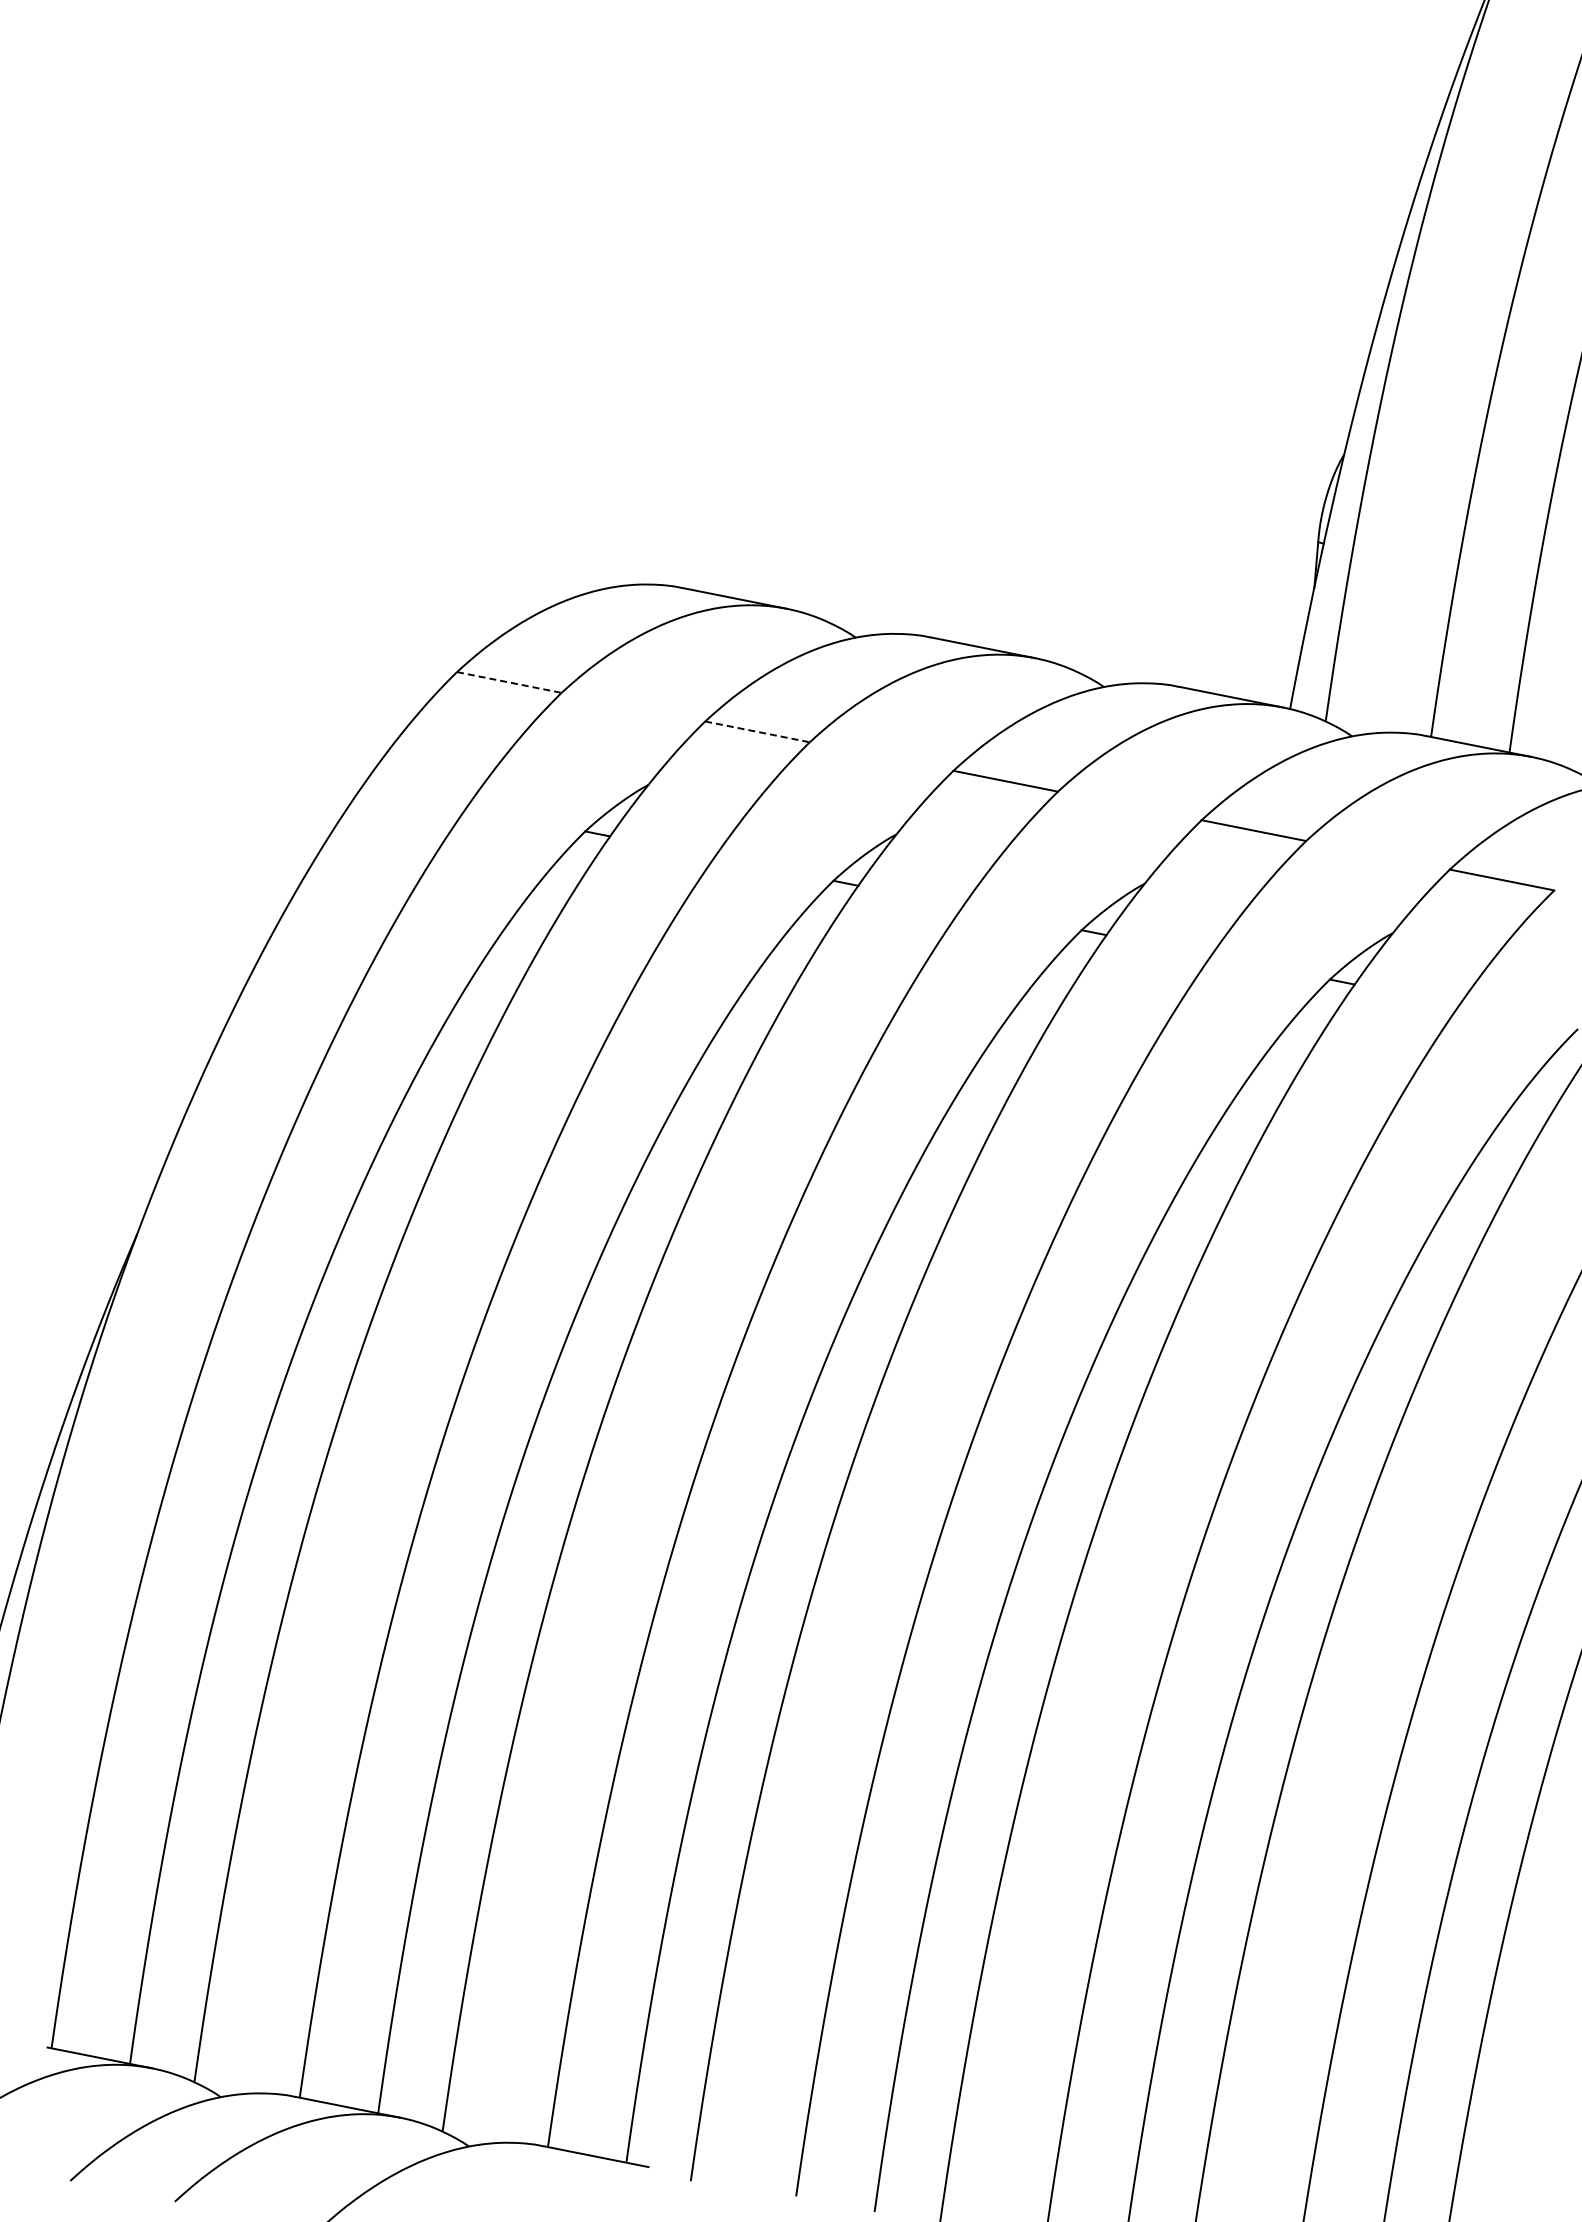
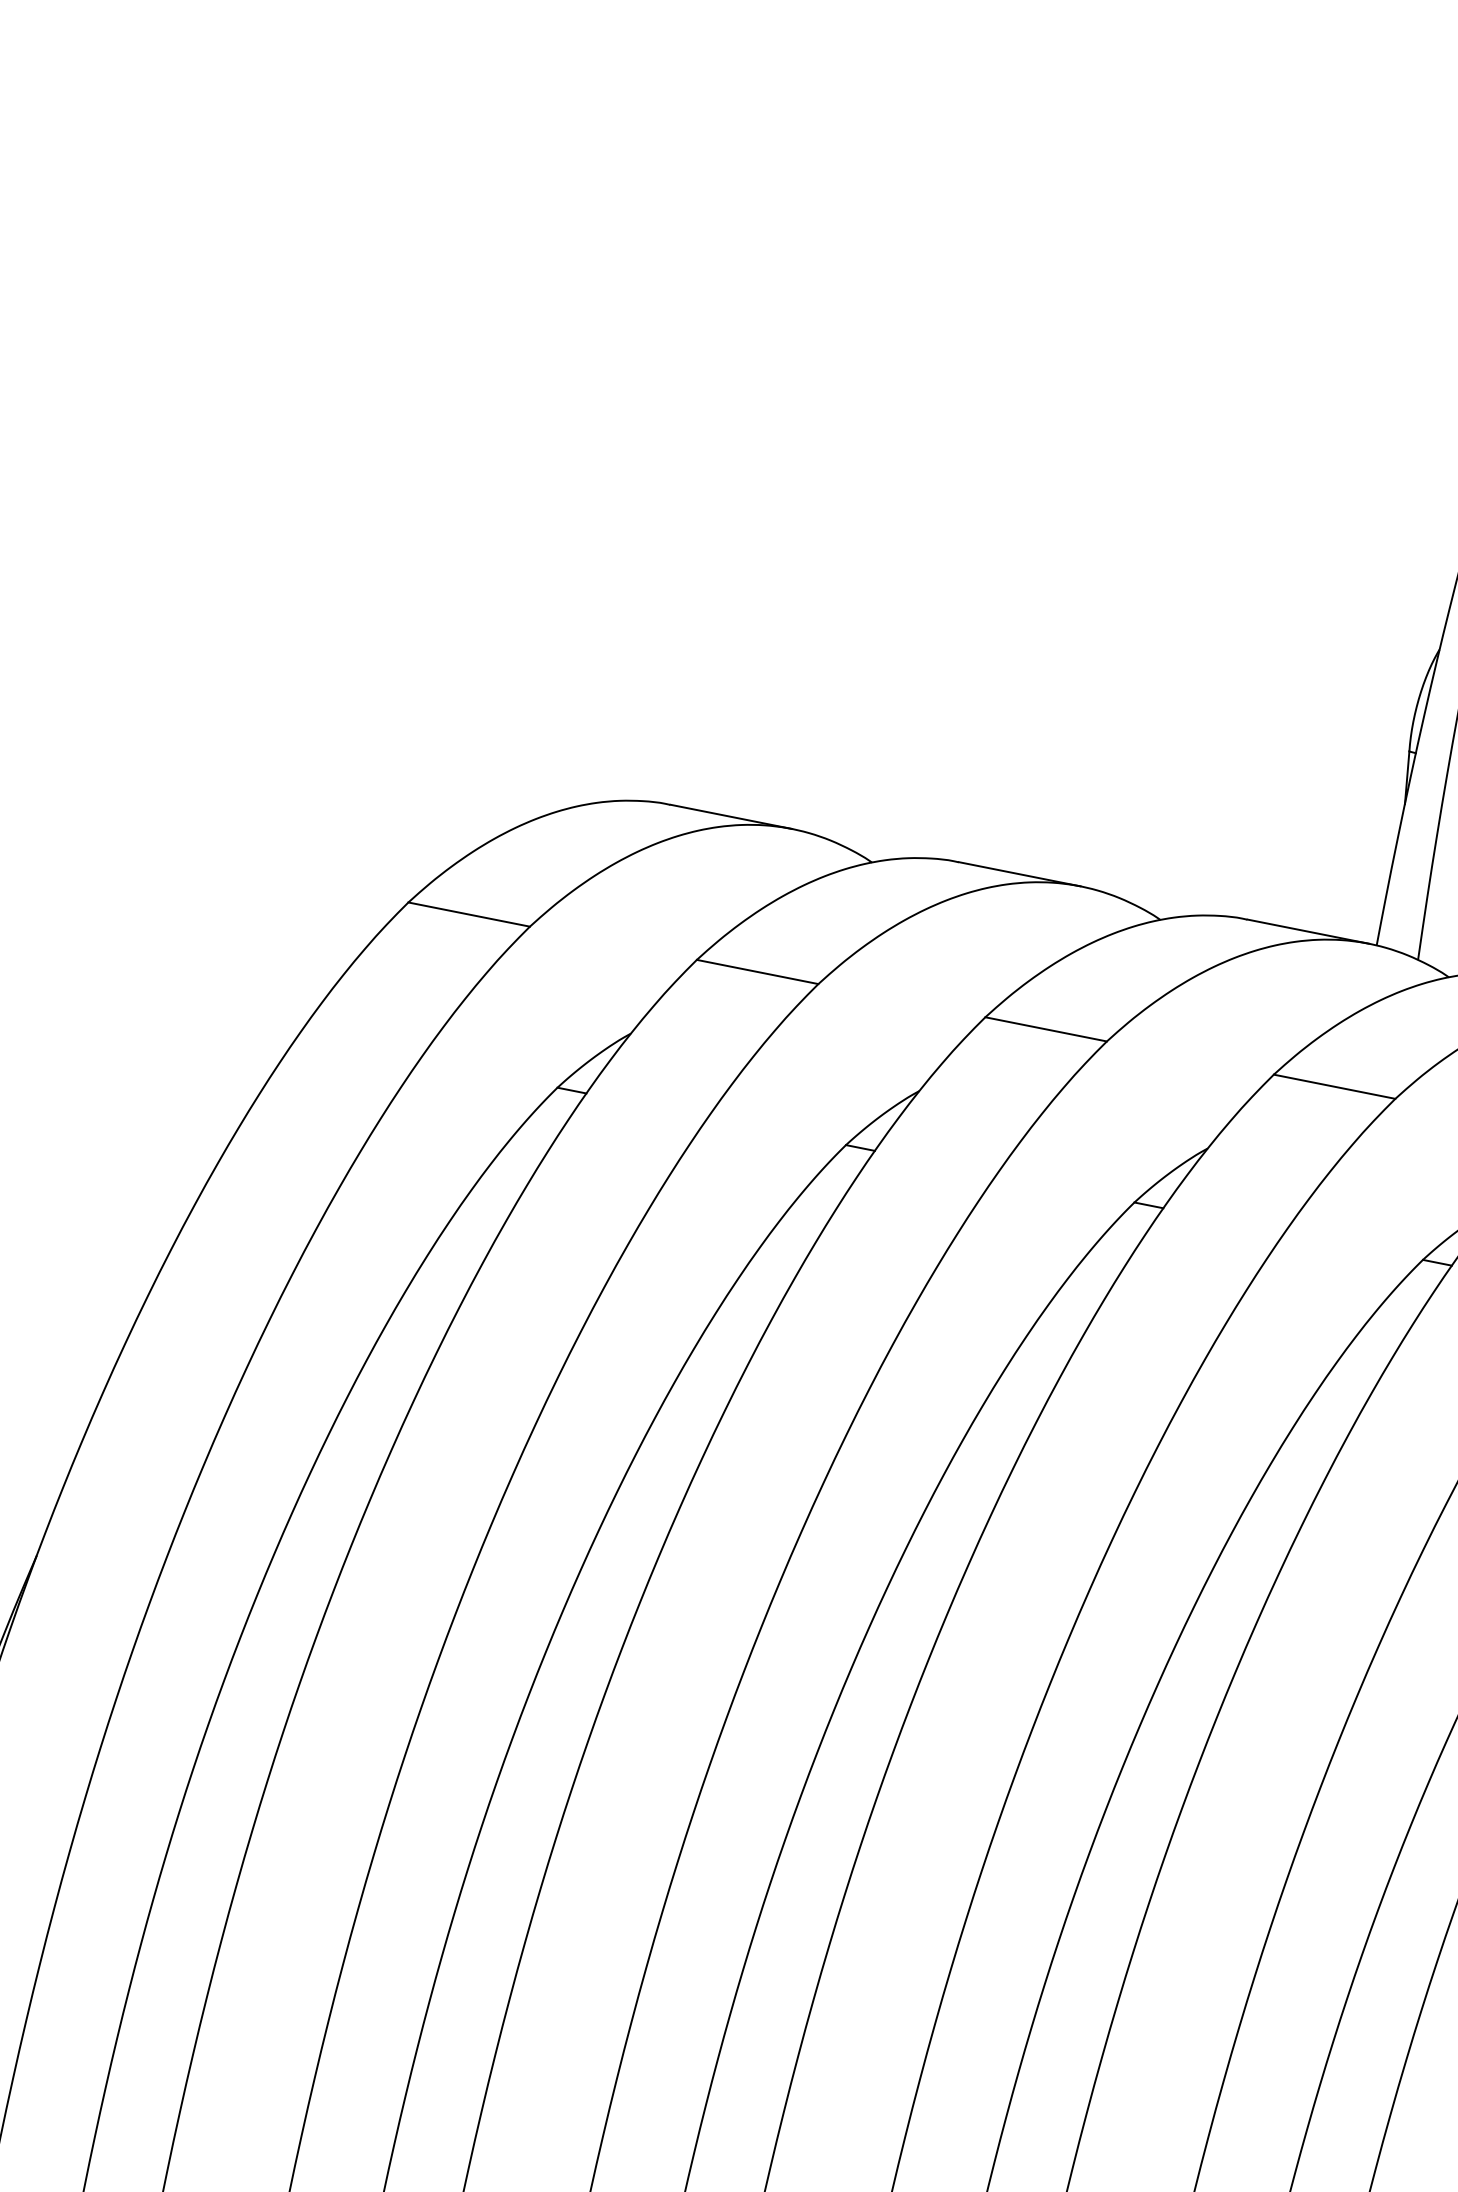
line: (509, 682) -> (469, 914), dashed -> solid
line: (757, 731) -> (757, 971), dashed -> solid

